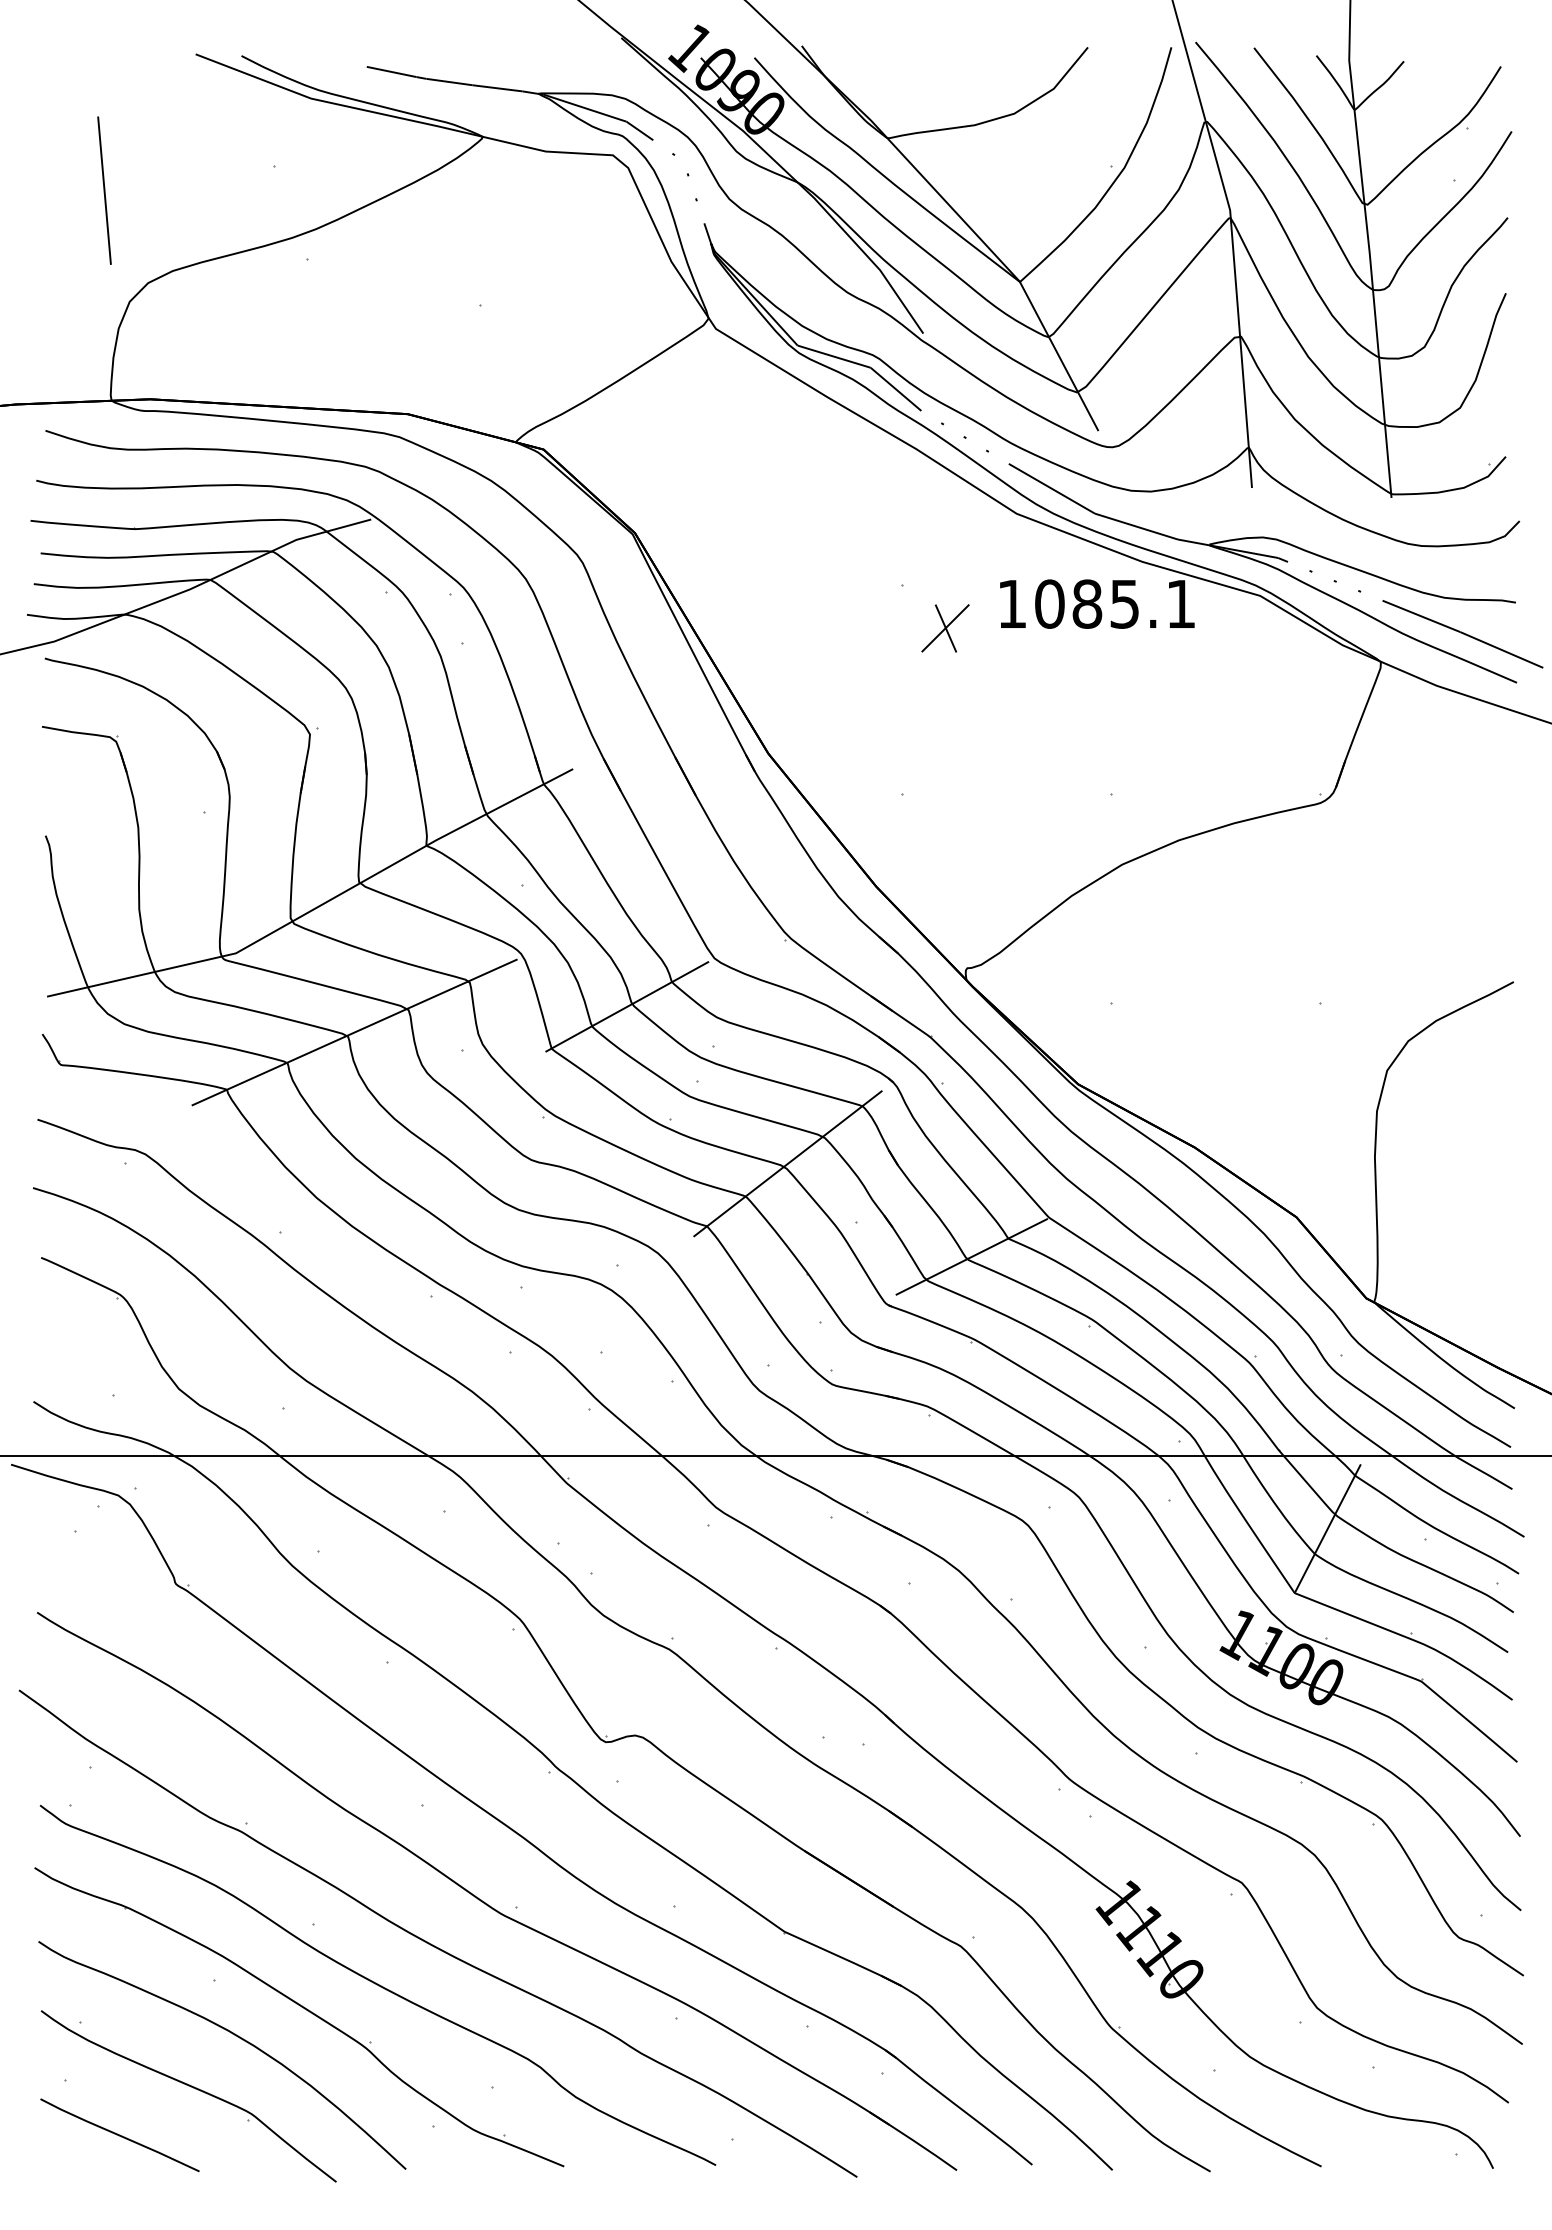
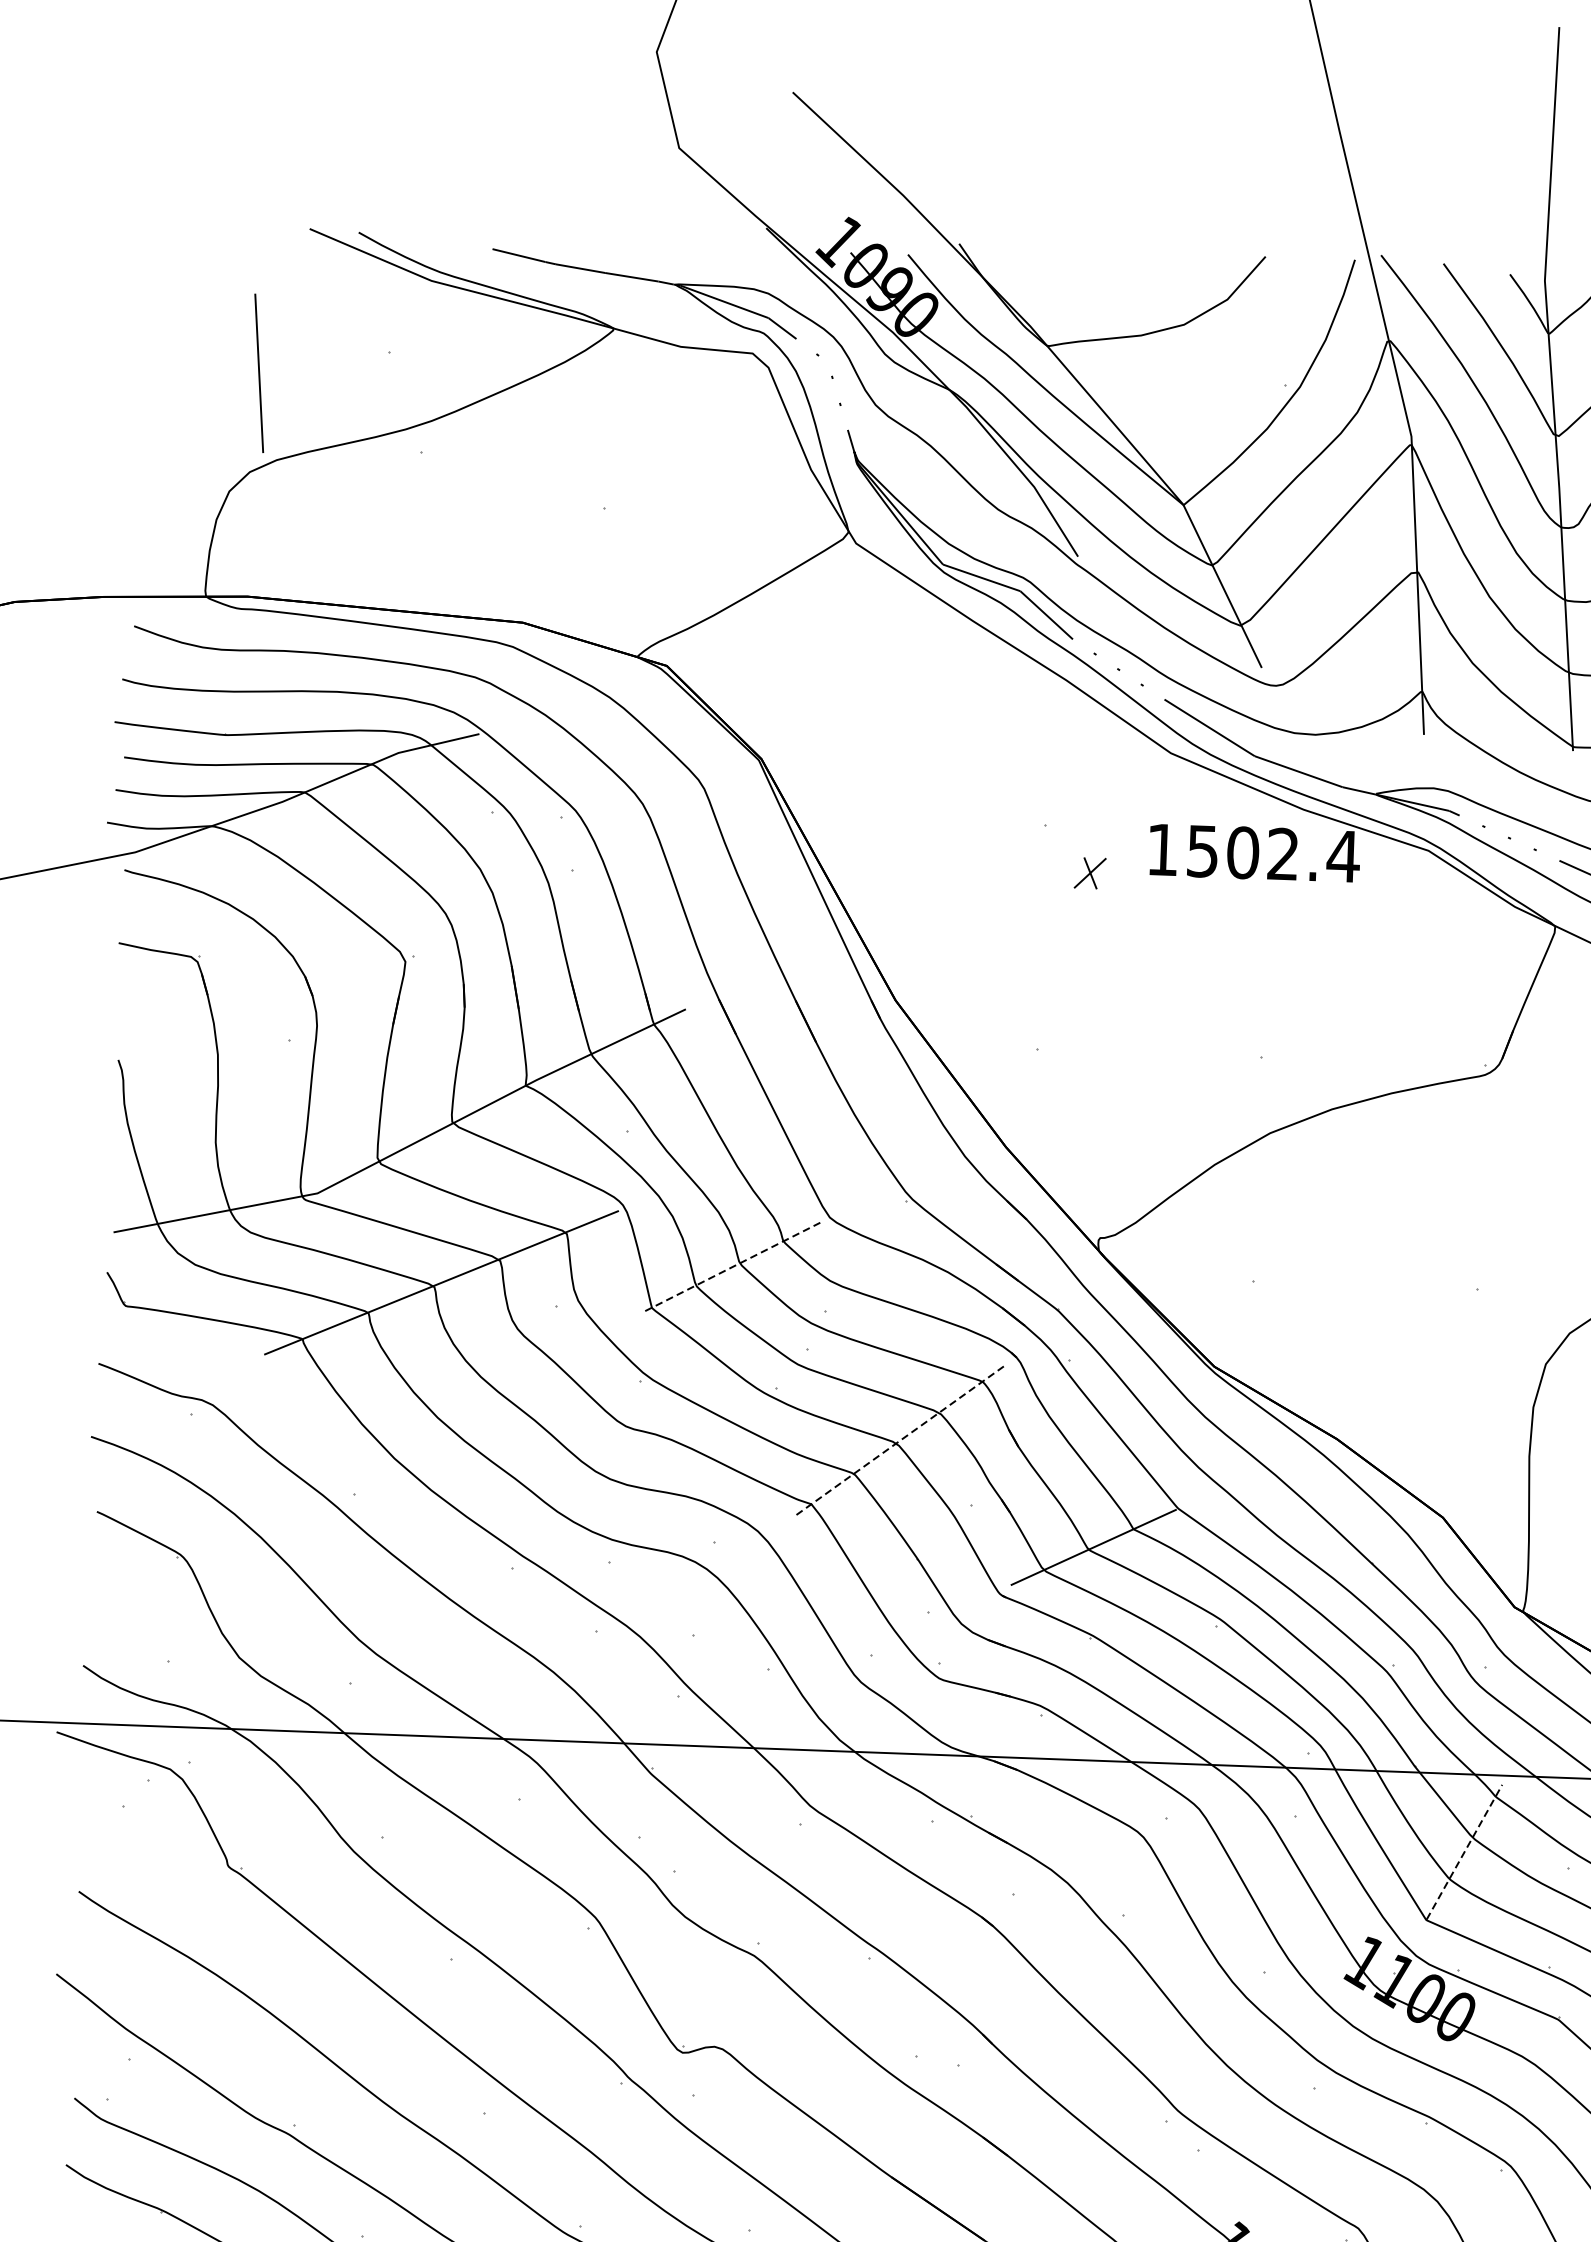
line: (104, 190) -> (259, 373), moved
text: (1115, 603) -> (1273, 853), 1085.1 -> 1502.4
part: (945, 628) -> (1090, 873), size x0.6
line: (627, 1006) -> (734, 1265), solid -> dashed
line: (788, 1163) -> (901, 1440), solid -> dashed
line: (1328, 1528) -> (1465, 1852), solid -> dashed

